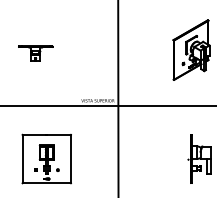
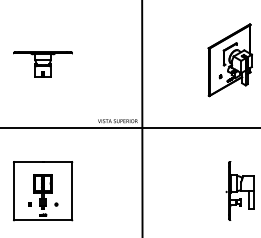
part: (35, 53) -> (42, 64), size x1.43
part: (46, 158) -> (42, 190), moved

